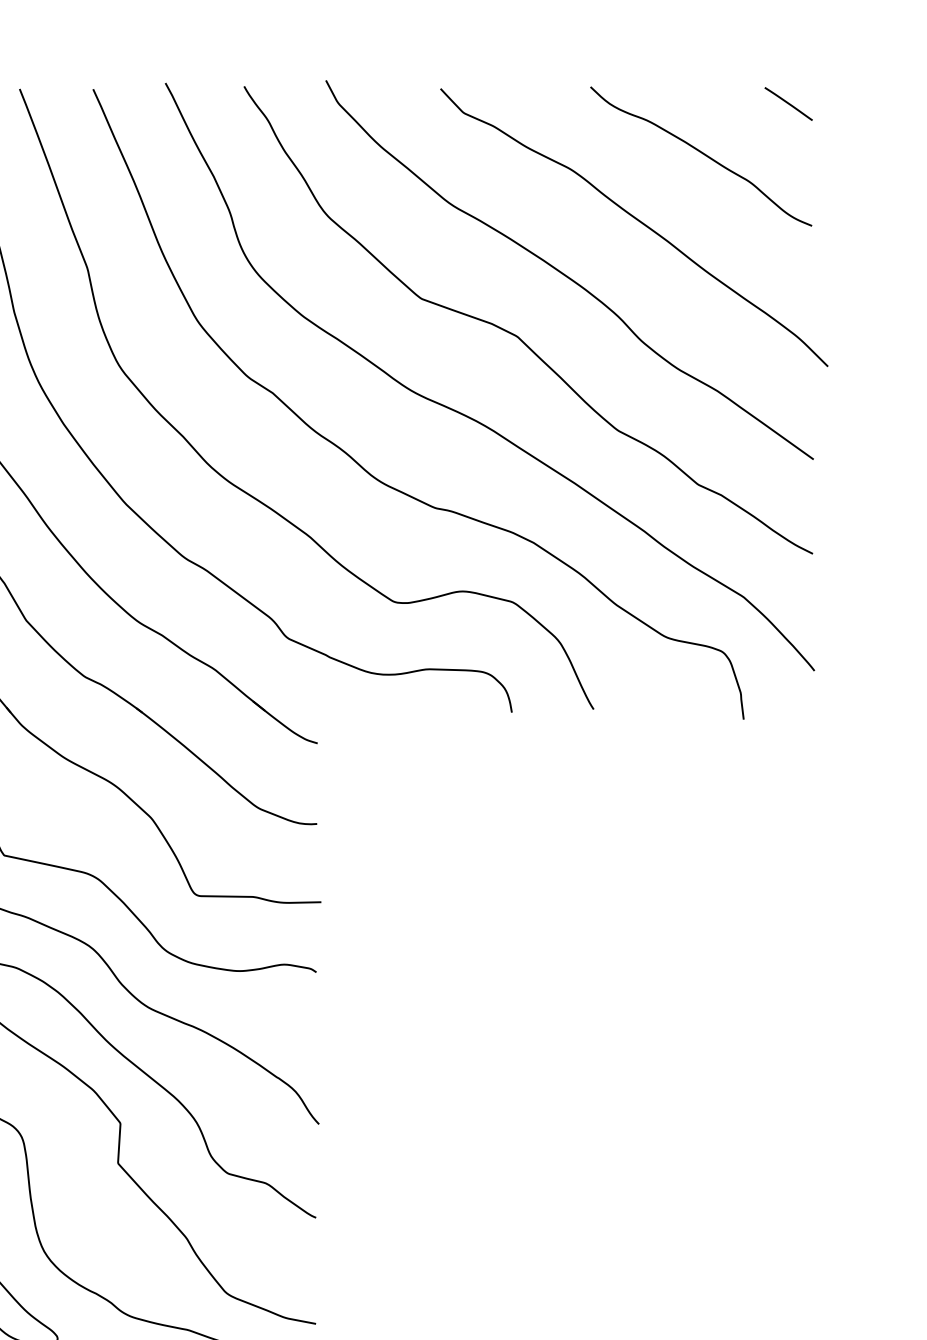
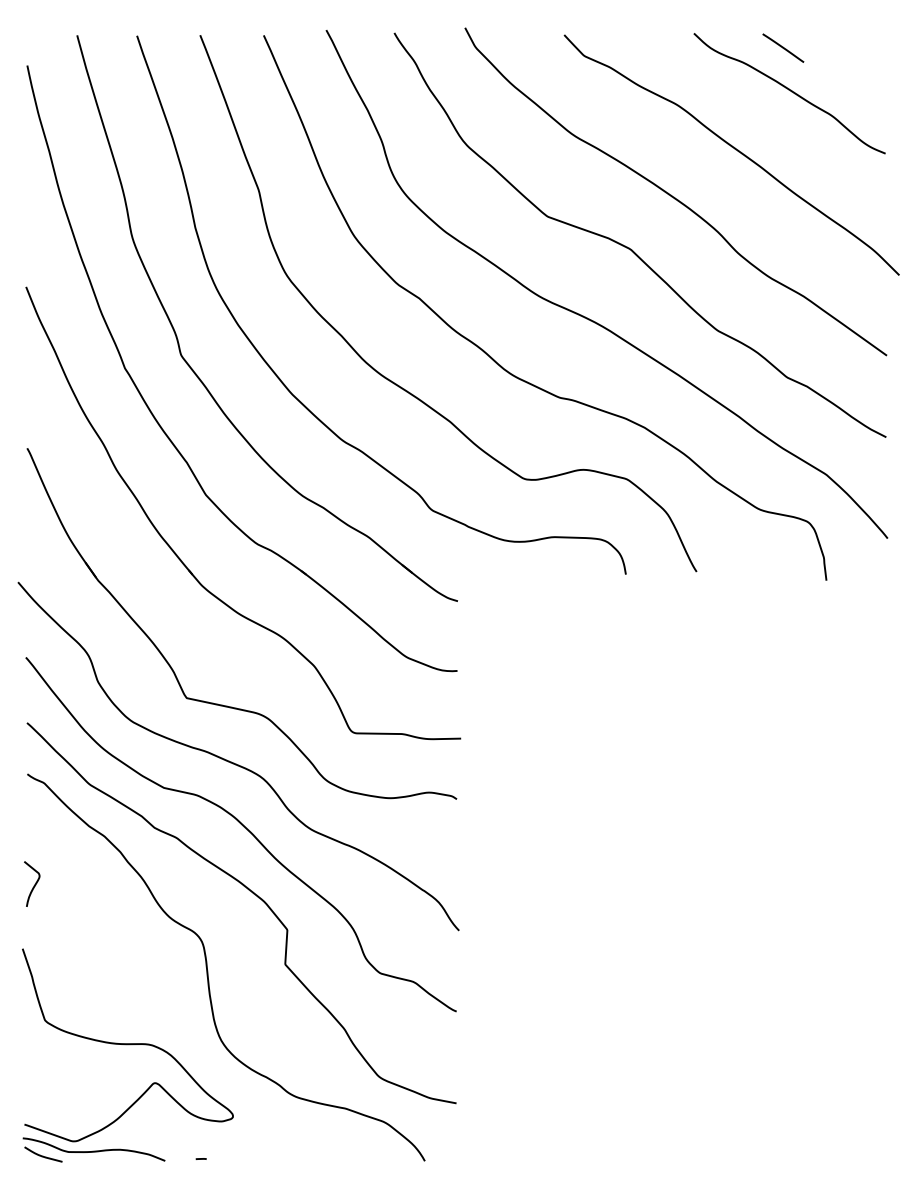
line: (788, 103) -> (783, 47), moved

